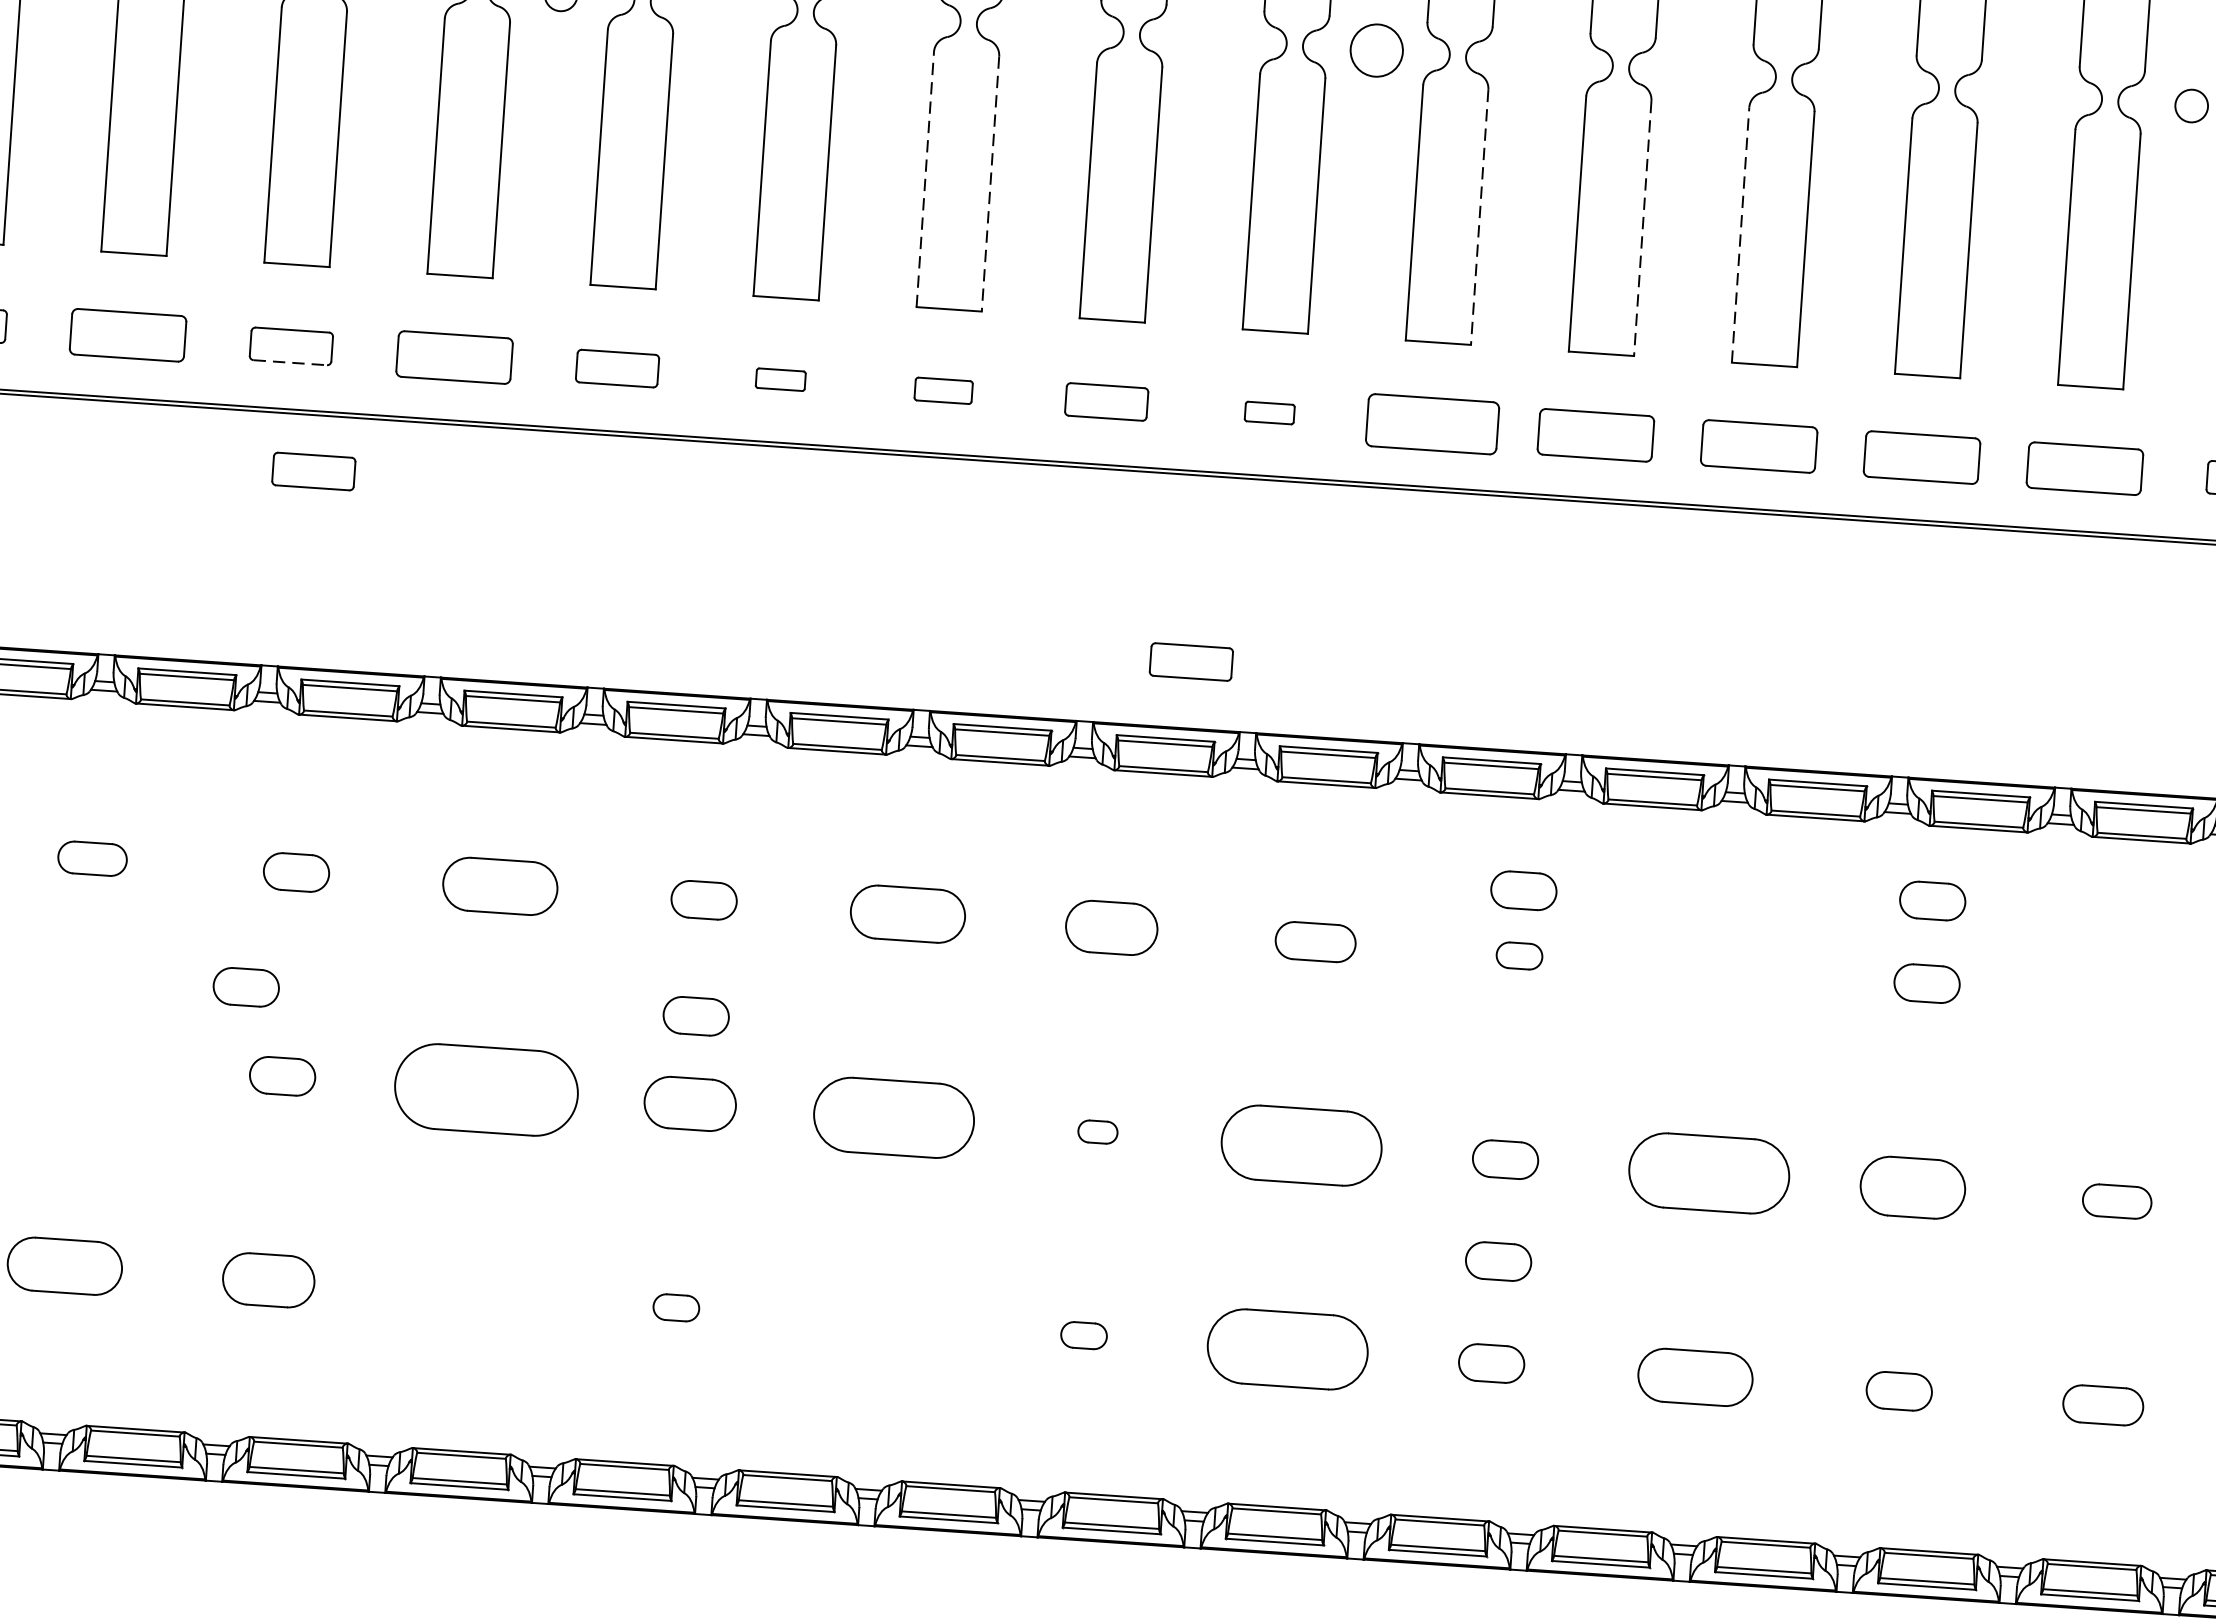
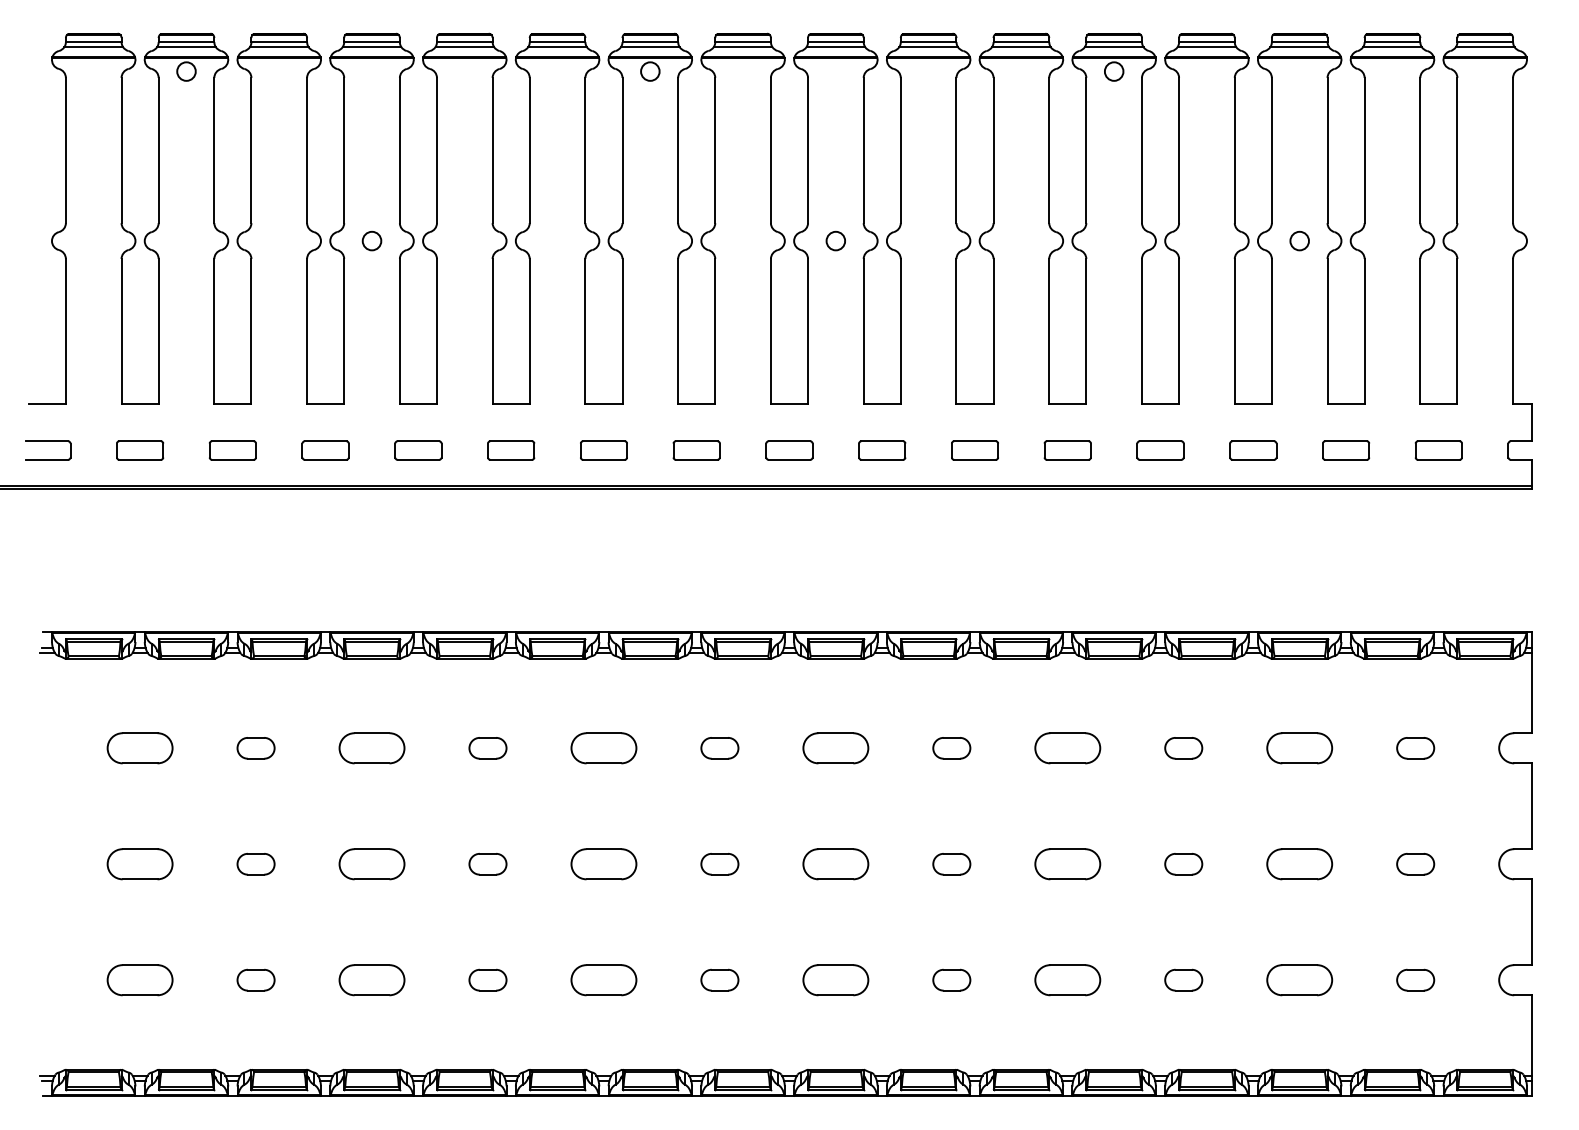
circle: (1375, 49) -> (835, 240), size x0.62
line: (925, 179) -> (585, 331), dashed -> solid
line: (990, 183) -> (622, 331), dashed -> solid
line: (1479, 217) -> (900, 331), dashed -> solid
line: (1642, 228) -> (993, 331), dashed -> solid
line: (1741, 234) -> (1049, 331), dashed -> solid
part: (129, 335) -> (140, 450), size x0.71
part: (454, 357) -> (325, 450), size x0.71
line: (289, 362) -> (232, 459), dashed -> solid
part: (781, 379) -> (511, 450), size x1.67
part: (942, 390) -> (603, 450), size x1.43
part: (1269, 413) -> (789, 450), size x1.67
part: (1433, 424) -> (882, 450), size x0.62
part: (1594, 435) -> (974, 450), size x0.71
part: (1758, 446) -> (1067, 450), size x0.71
part: (1921, 457) -> (1160, 450), size x0.71
part: (2085, 468) -> (1253, 450), size x0.71
part: (313, 471) -> (250, 520), removed
part: (1191, 661) -> (754, 594), removed
part: (91, 858) -> (139, 748), size x1.67
part: (1523, 889) -> (951, 710), removed
part: (1932, 901) -> (1183, 701), removed
part: (1111, 928) -> (719, 748), size x0.71
part: (1314, 942) -> (835, 748), size x1.43
part: (1518, 956) -> (951, 748), size x1.43
part: (1722, 970) -> (1067, 748), added
part: (245, 987) -> (231, 815), removed
part: (2130, 997) -> (1299, 748), added
part: (695, 1016) -> (487, 814), removed
part: (77, 1062) -> (139, 864), added
part: (485, 1090) -> (371, 864), size x0.62
part: (689, 1104) -> (487, 864), size x0.71
part: (893, 1118) -> (603, 864), size x0.71
part: (1097, 1132) -> (719, 864), size x1.67
part: (1301, 1146) -> (835, 864), size x0.71
part: (1708, 1174) -> (1067, 864), size x0.71
part: (1912, 1186) -> (1183, 863), size x0.62
part: (2116, 1201) -> (1299, 864), size x1.67
part: (1498, 1260) -> (951, 921), removed
part: (267, 1278) -> (255, 979), size x0.71
part: (471, 1294) -> (371, 980), added
part: (675, 1306) -> (487, 979), size x1.43
part: (879, 1322) -> (603, 980), added
part: (1083, 1334) -> (719, 979), size x1.43
part: (1287, 1350) -> (835, 980), size x0.71
part: (2102, 1405) -> (1299, 980), size x1.43

